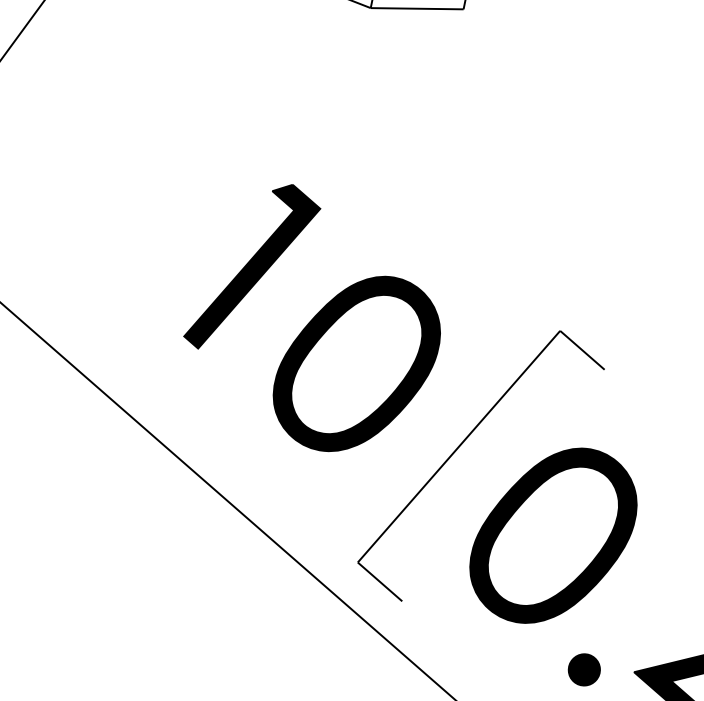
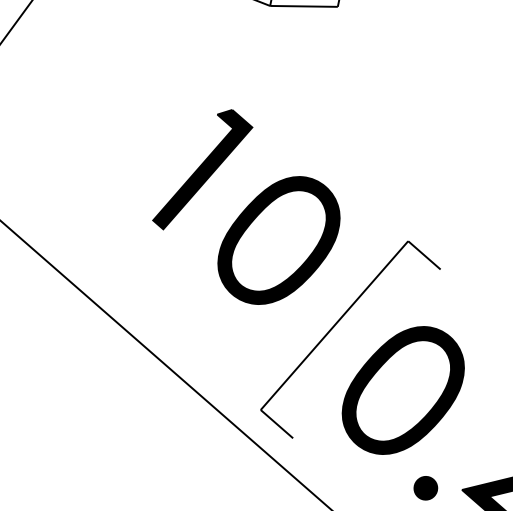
part: (311, 318) -> (245, 207), moved

